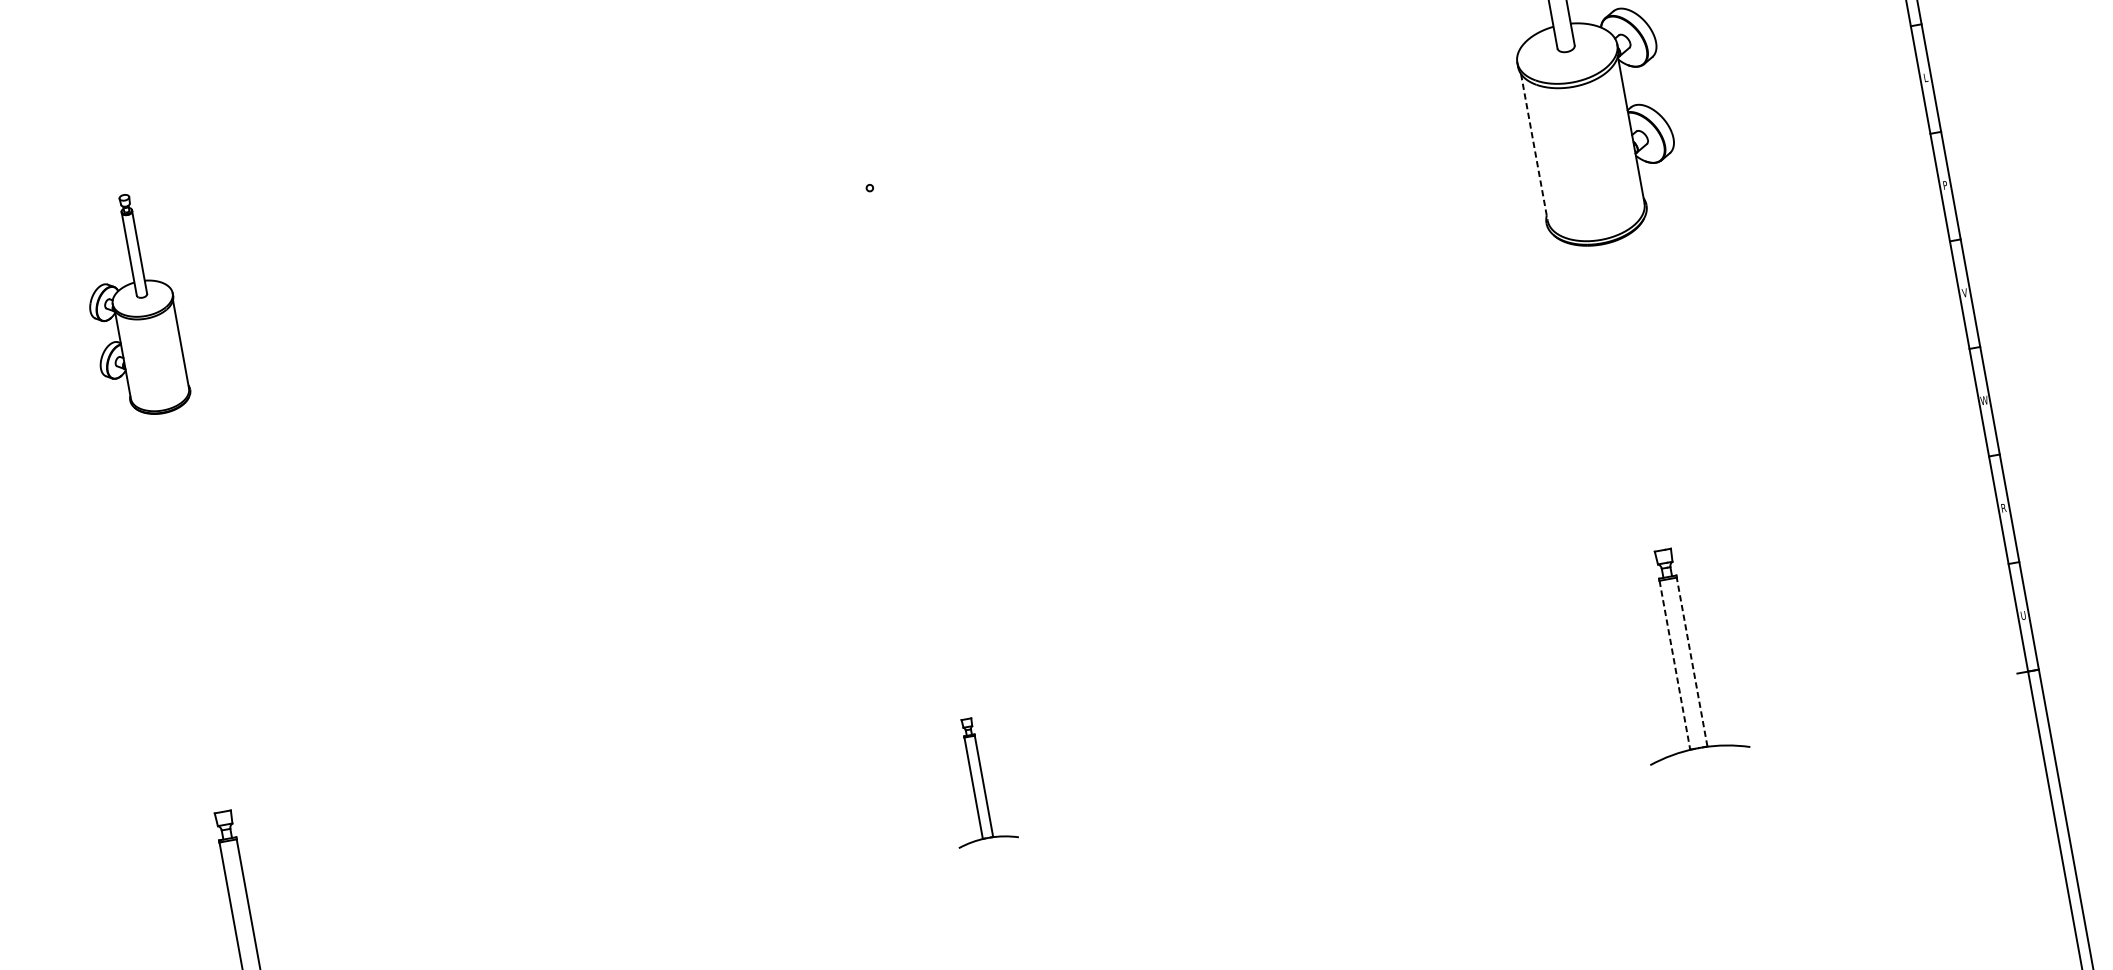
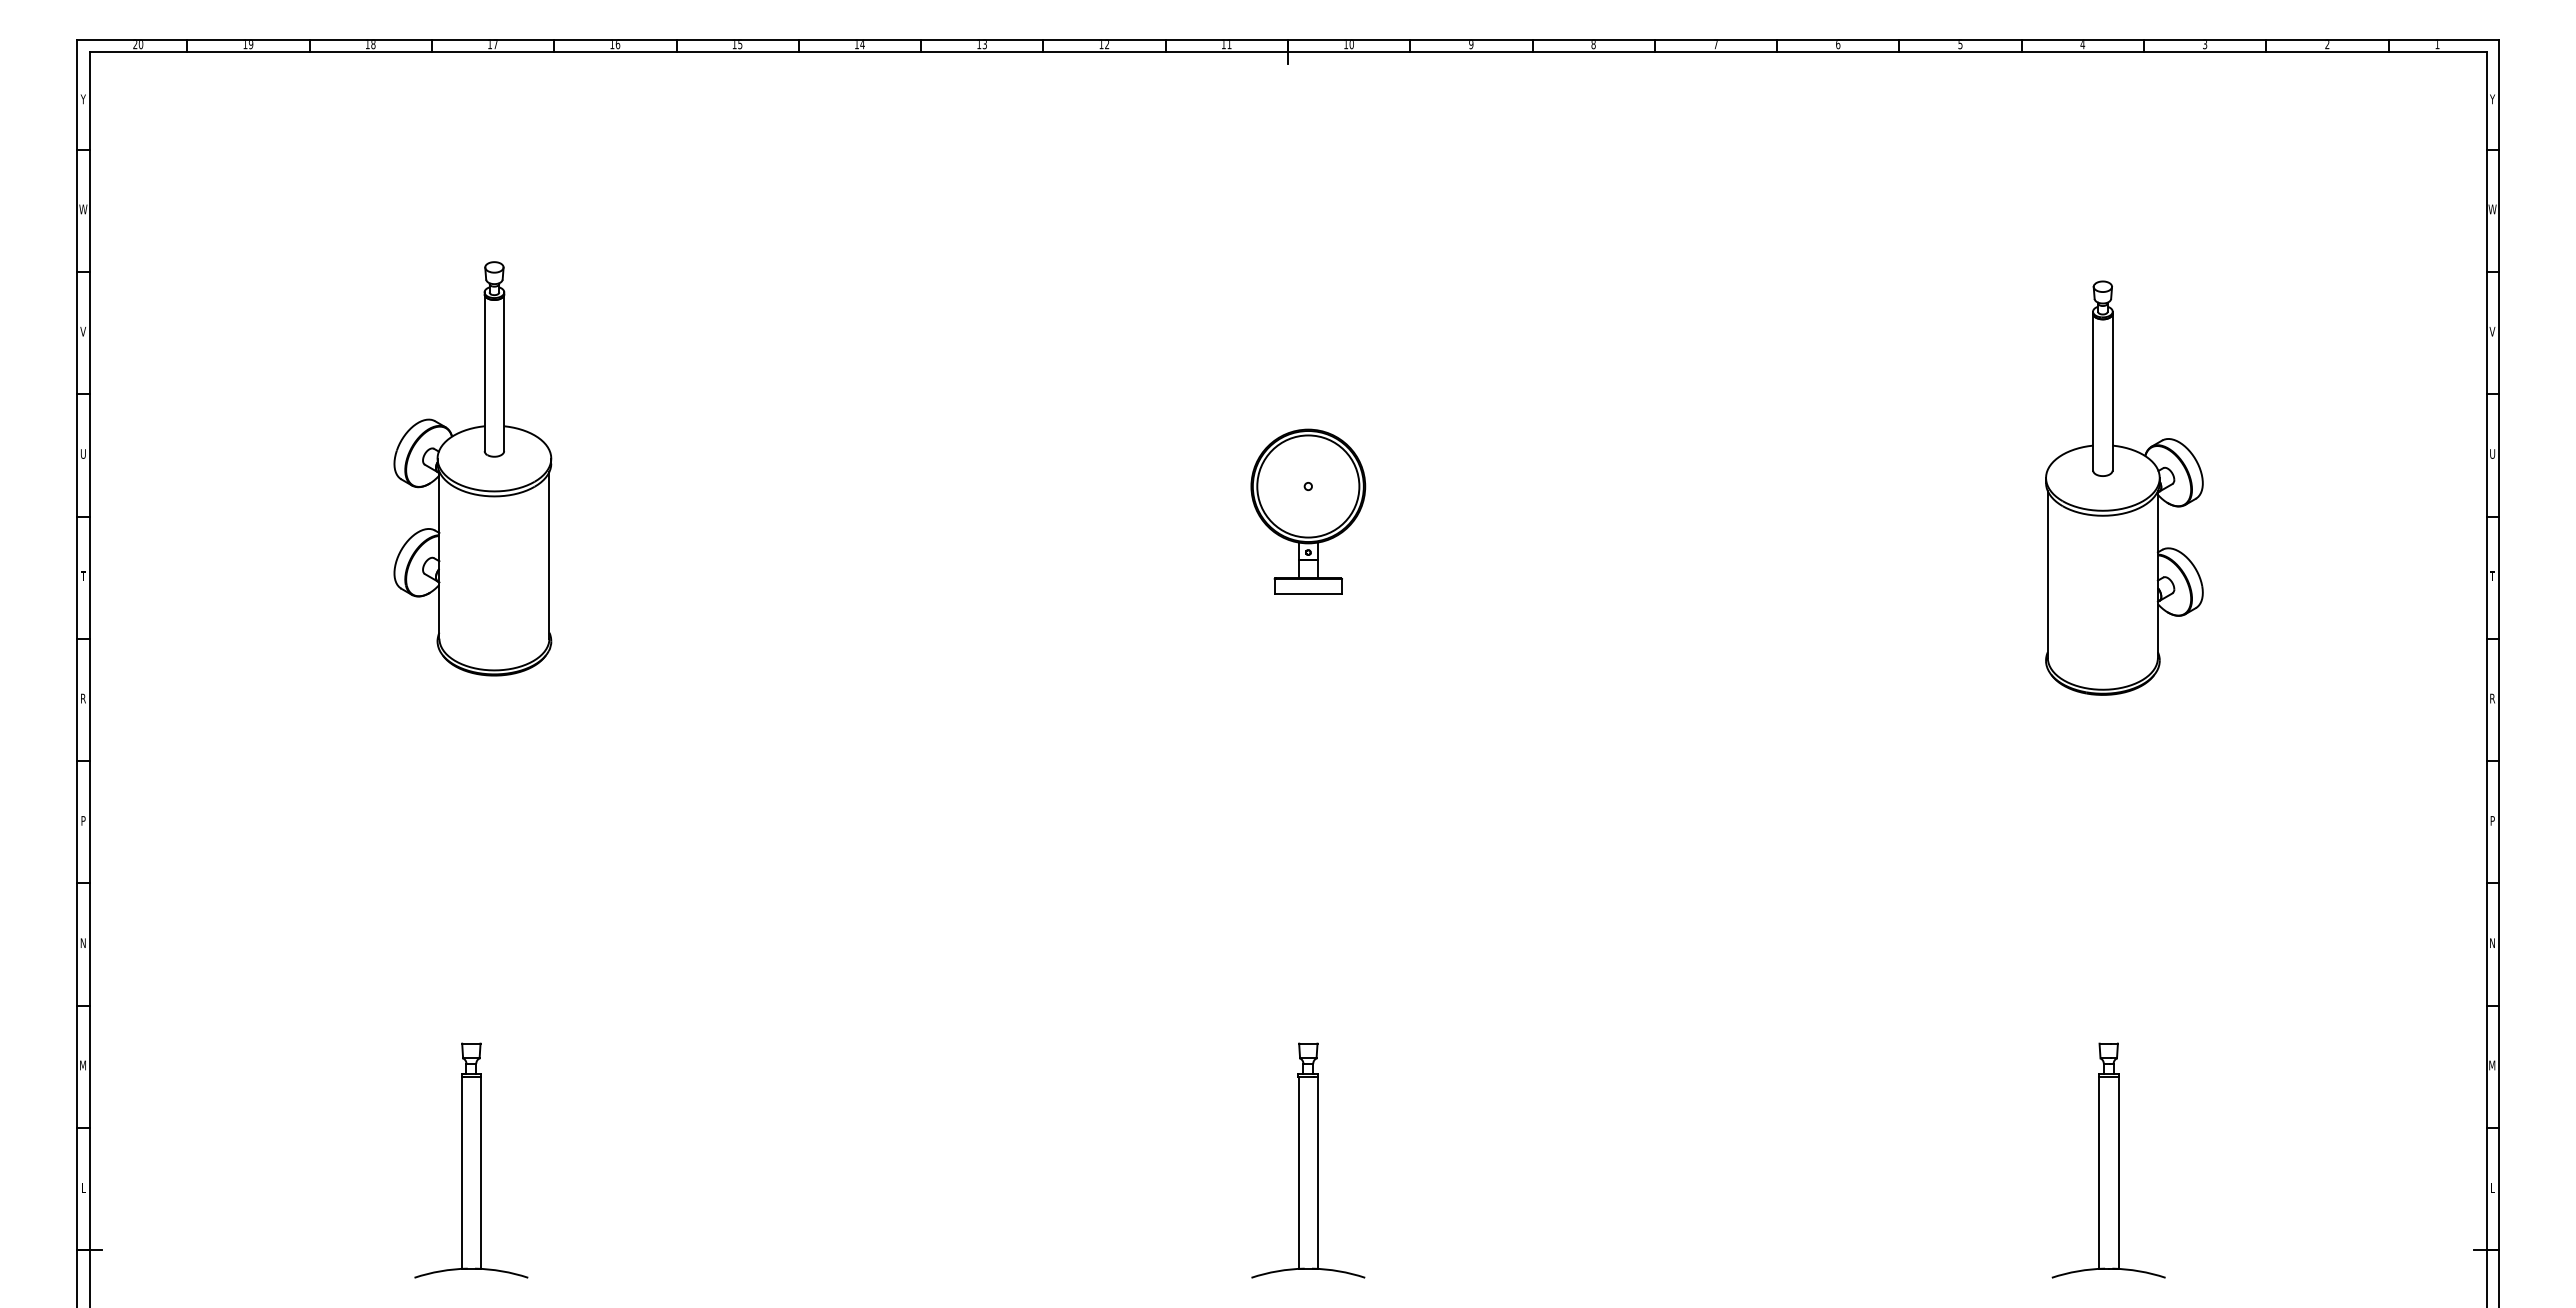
text: (1925, 77) -> (2492, 575), L -> T
line: (1534, 148) -> (2047, 575), dashed -> solid
text: (1945, 185) -> (2492, 698), P -> R
part: (874, 210) -> (1308, 511), added
text: (1964, 292) -> (2492, 820), V -> P
part: (131, 305) -> (472, 468), size x1.67
text: (1984, 399) -> (2492, 942), W -> N
text: (2003, 508) -> (2492, 1065), R -> M
text: (2023, 615) -> (2492, 1187), U -> L
line: (1692, 661) -> (2118, 1172), dashed -> solid
line: (1674, 666) -> (2098, 1173), dashed -> solid
part: (977, 780) -> (1308, 1160), size x1.67

